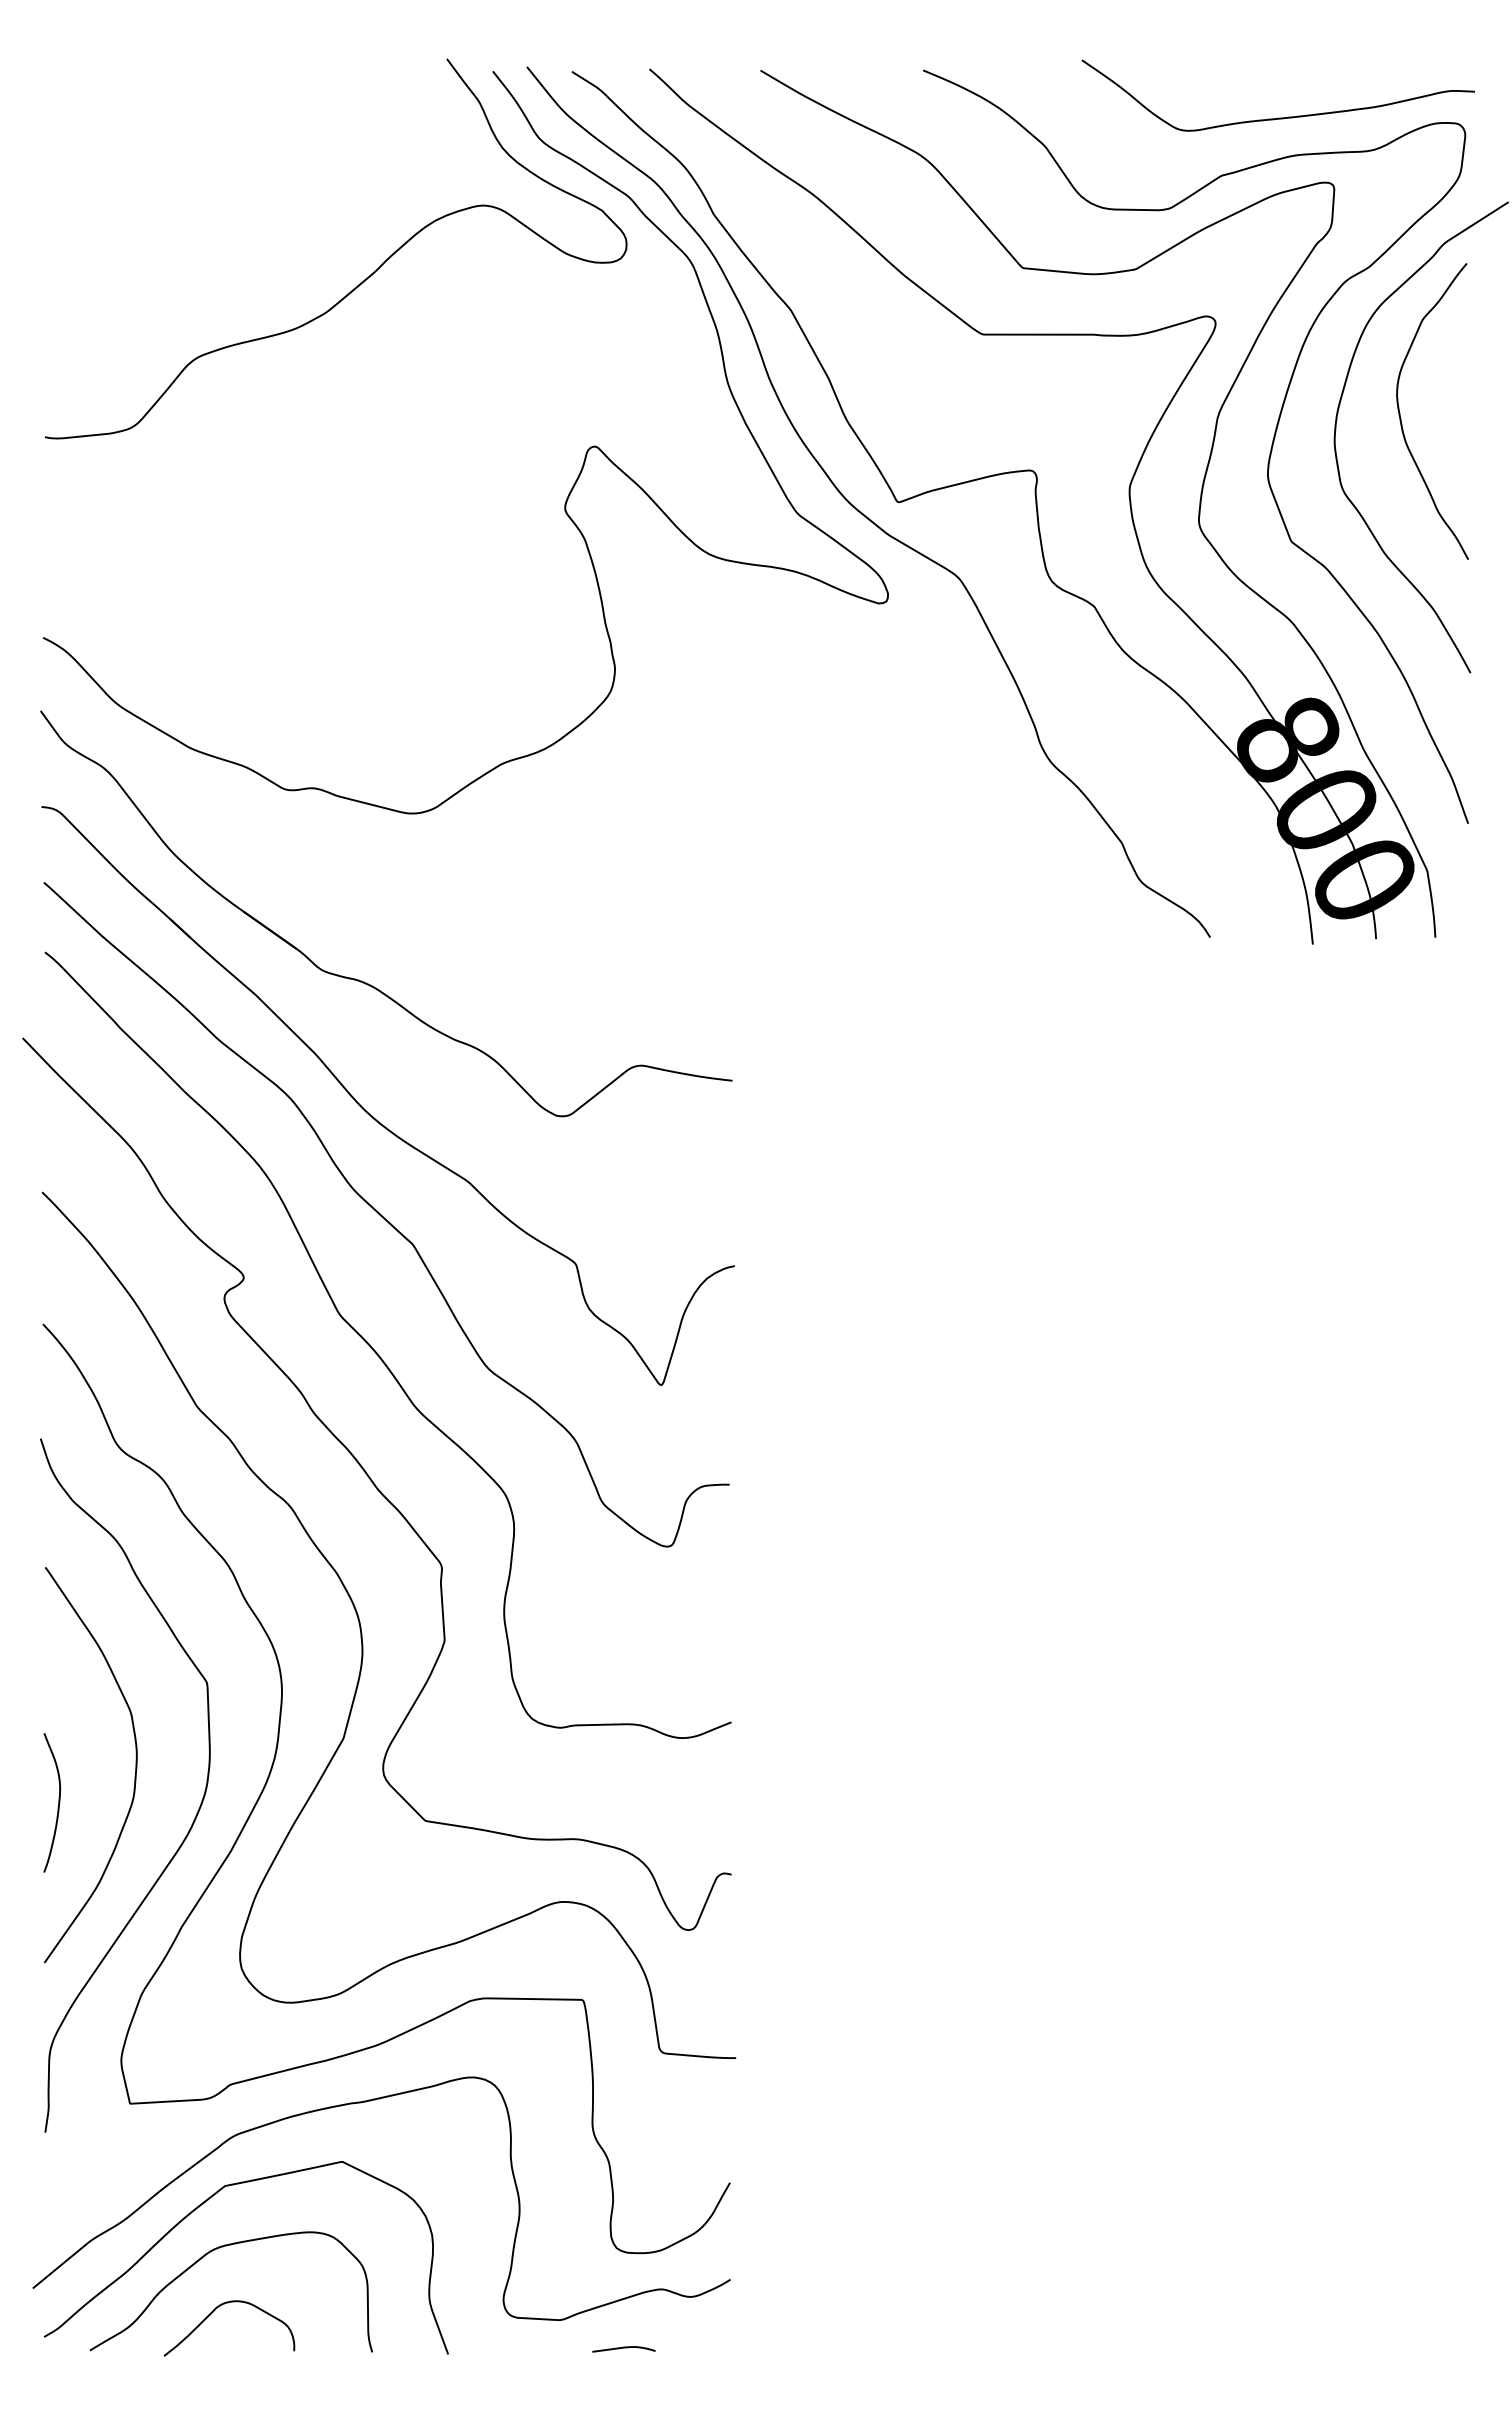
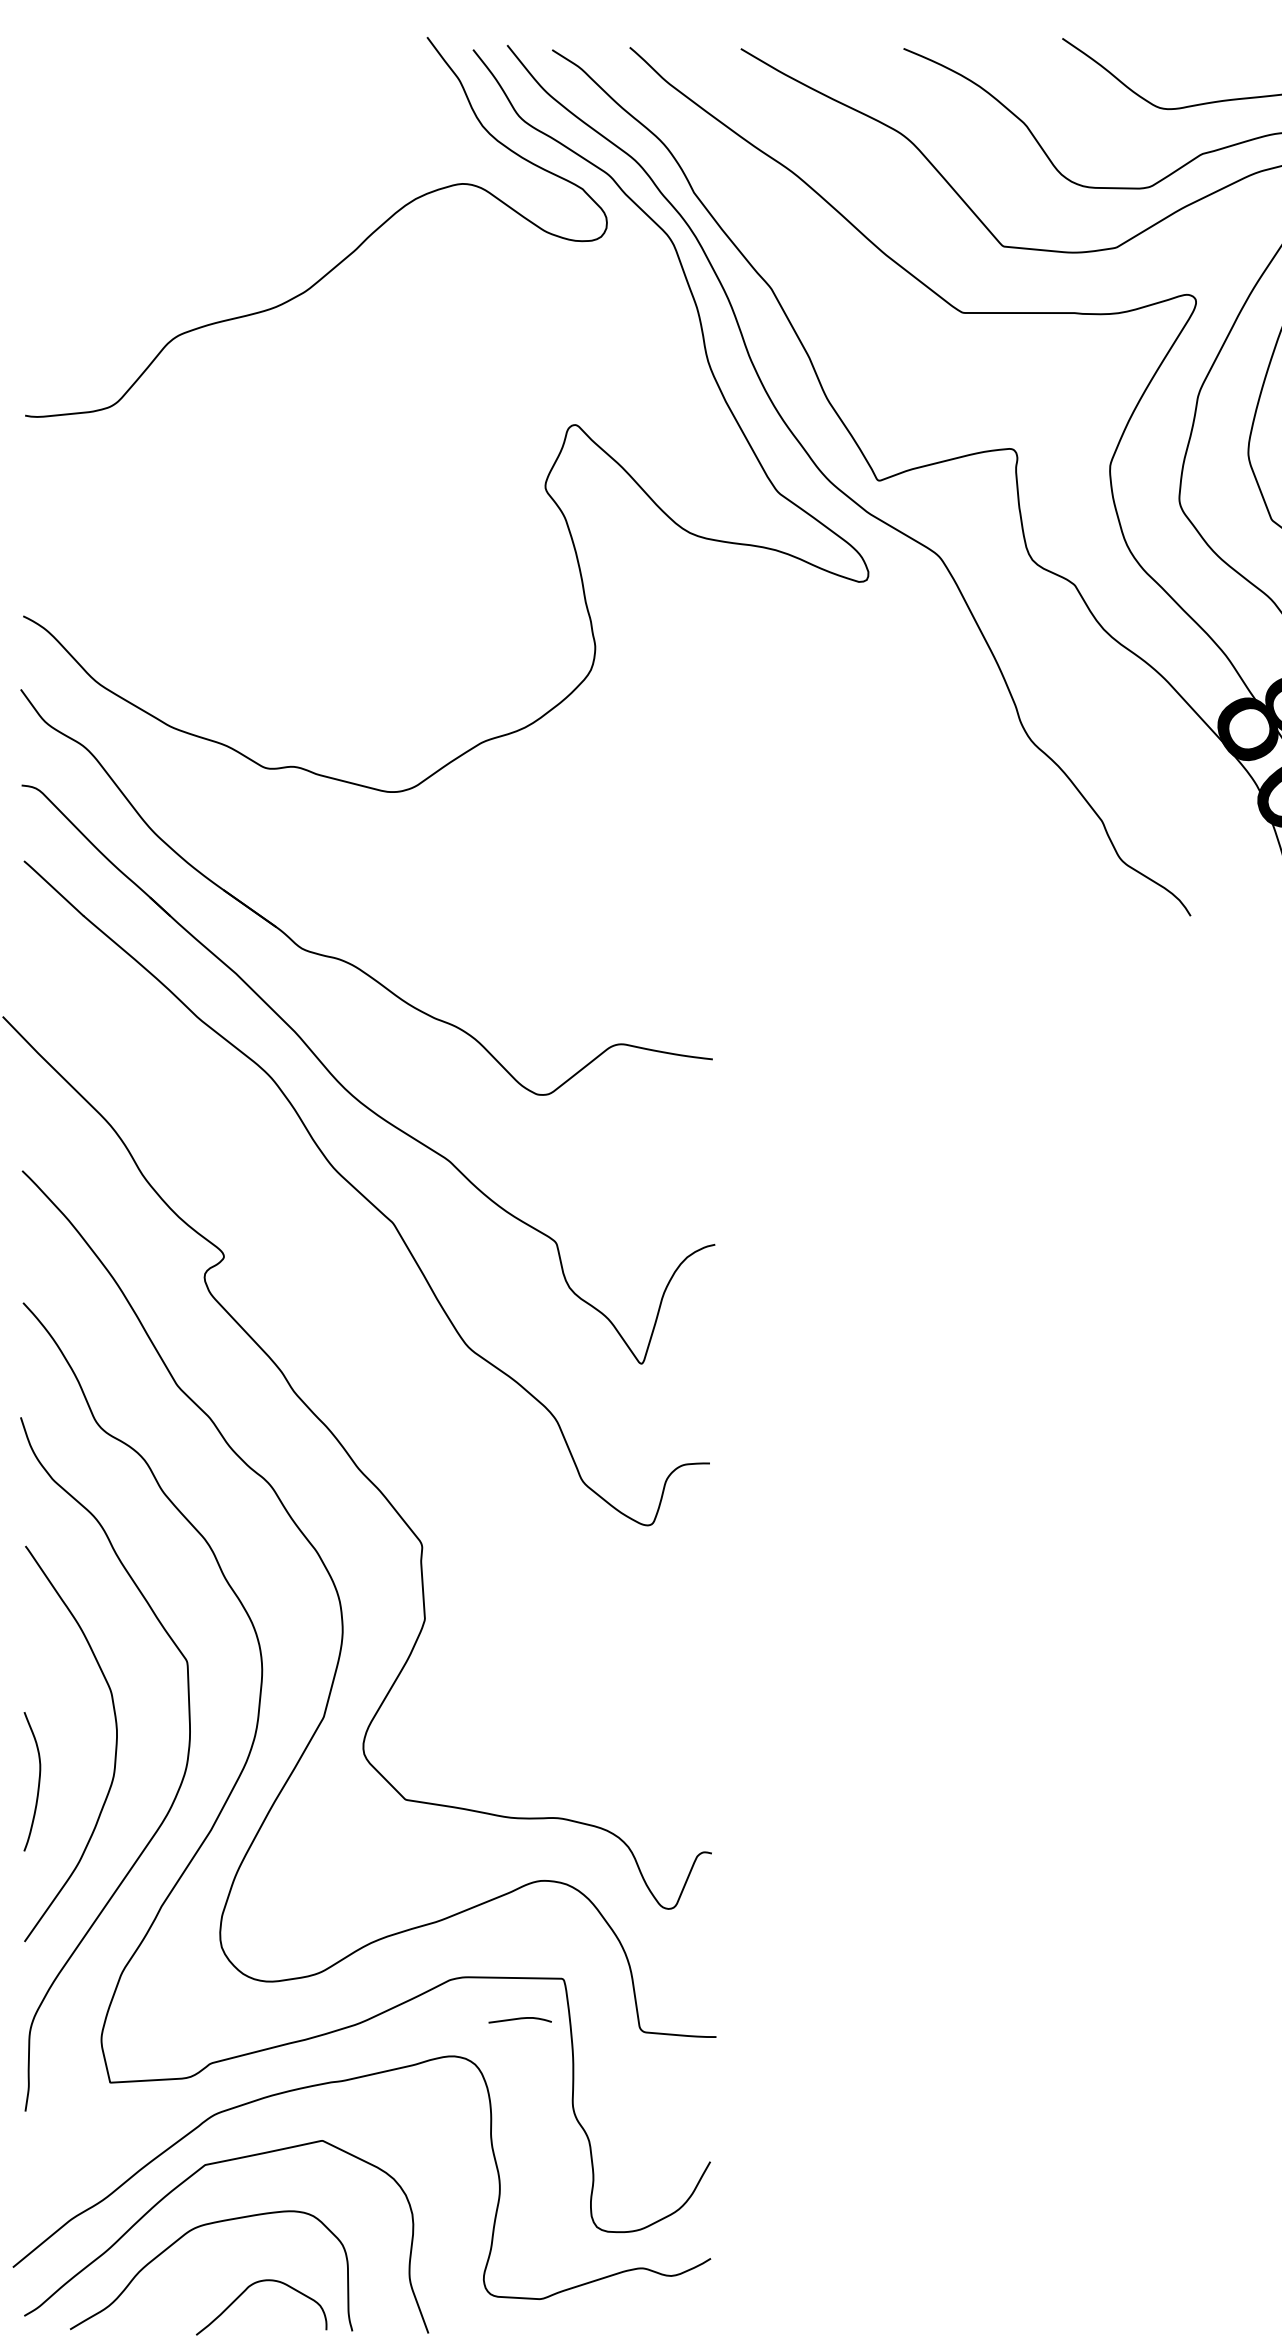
curve: (377, 1352) -> (357, 1331), removed
curve: (213, 2312) -> (245, 2291), moved
curve: (623, 2348) -> (519, 2019), moved

